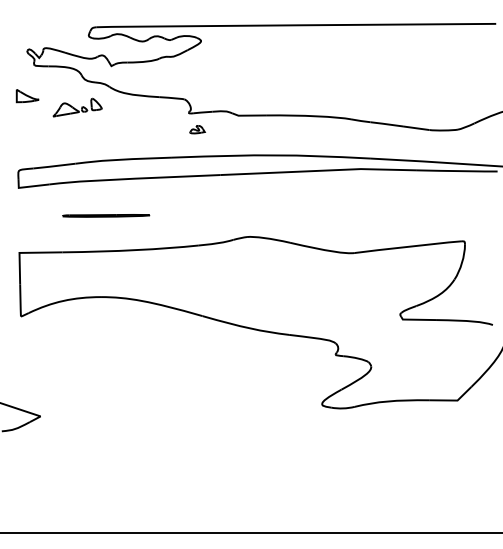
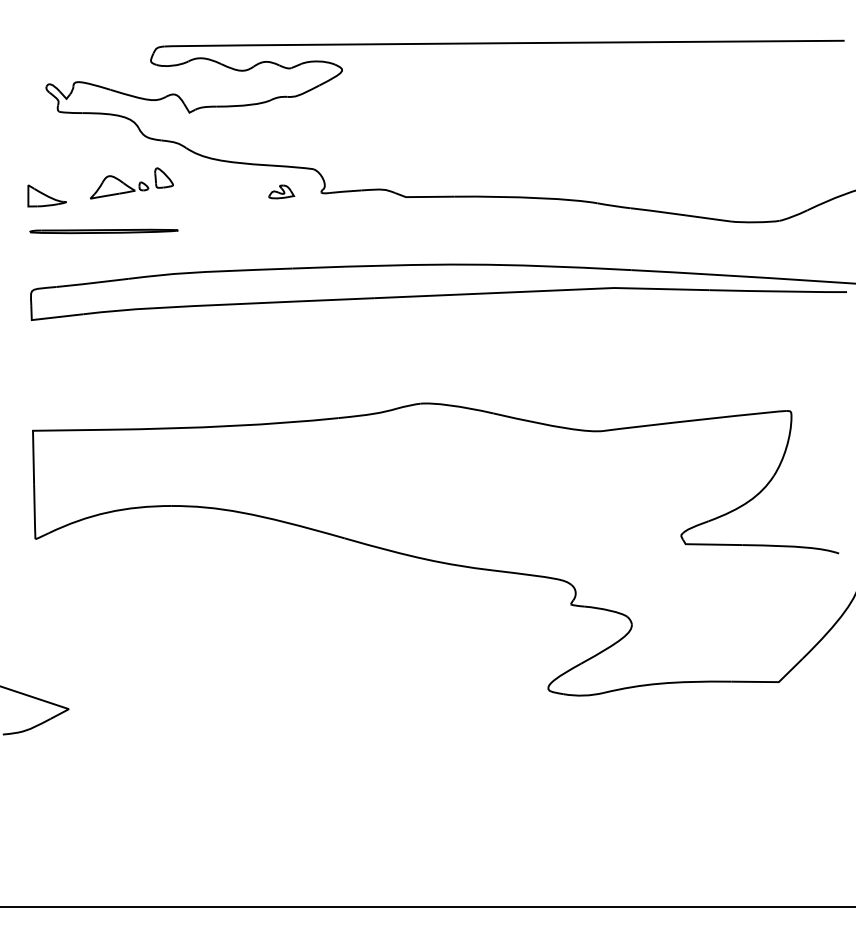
part: (27, 96) -> (46, 196), moved
part: (197, 129) -> (281, 191), moved
line: (106, 215) -> (104, 230), moved

